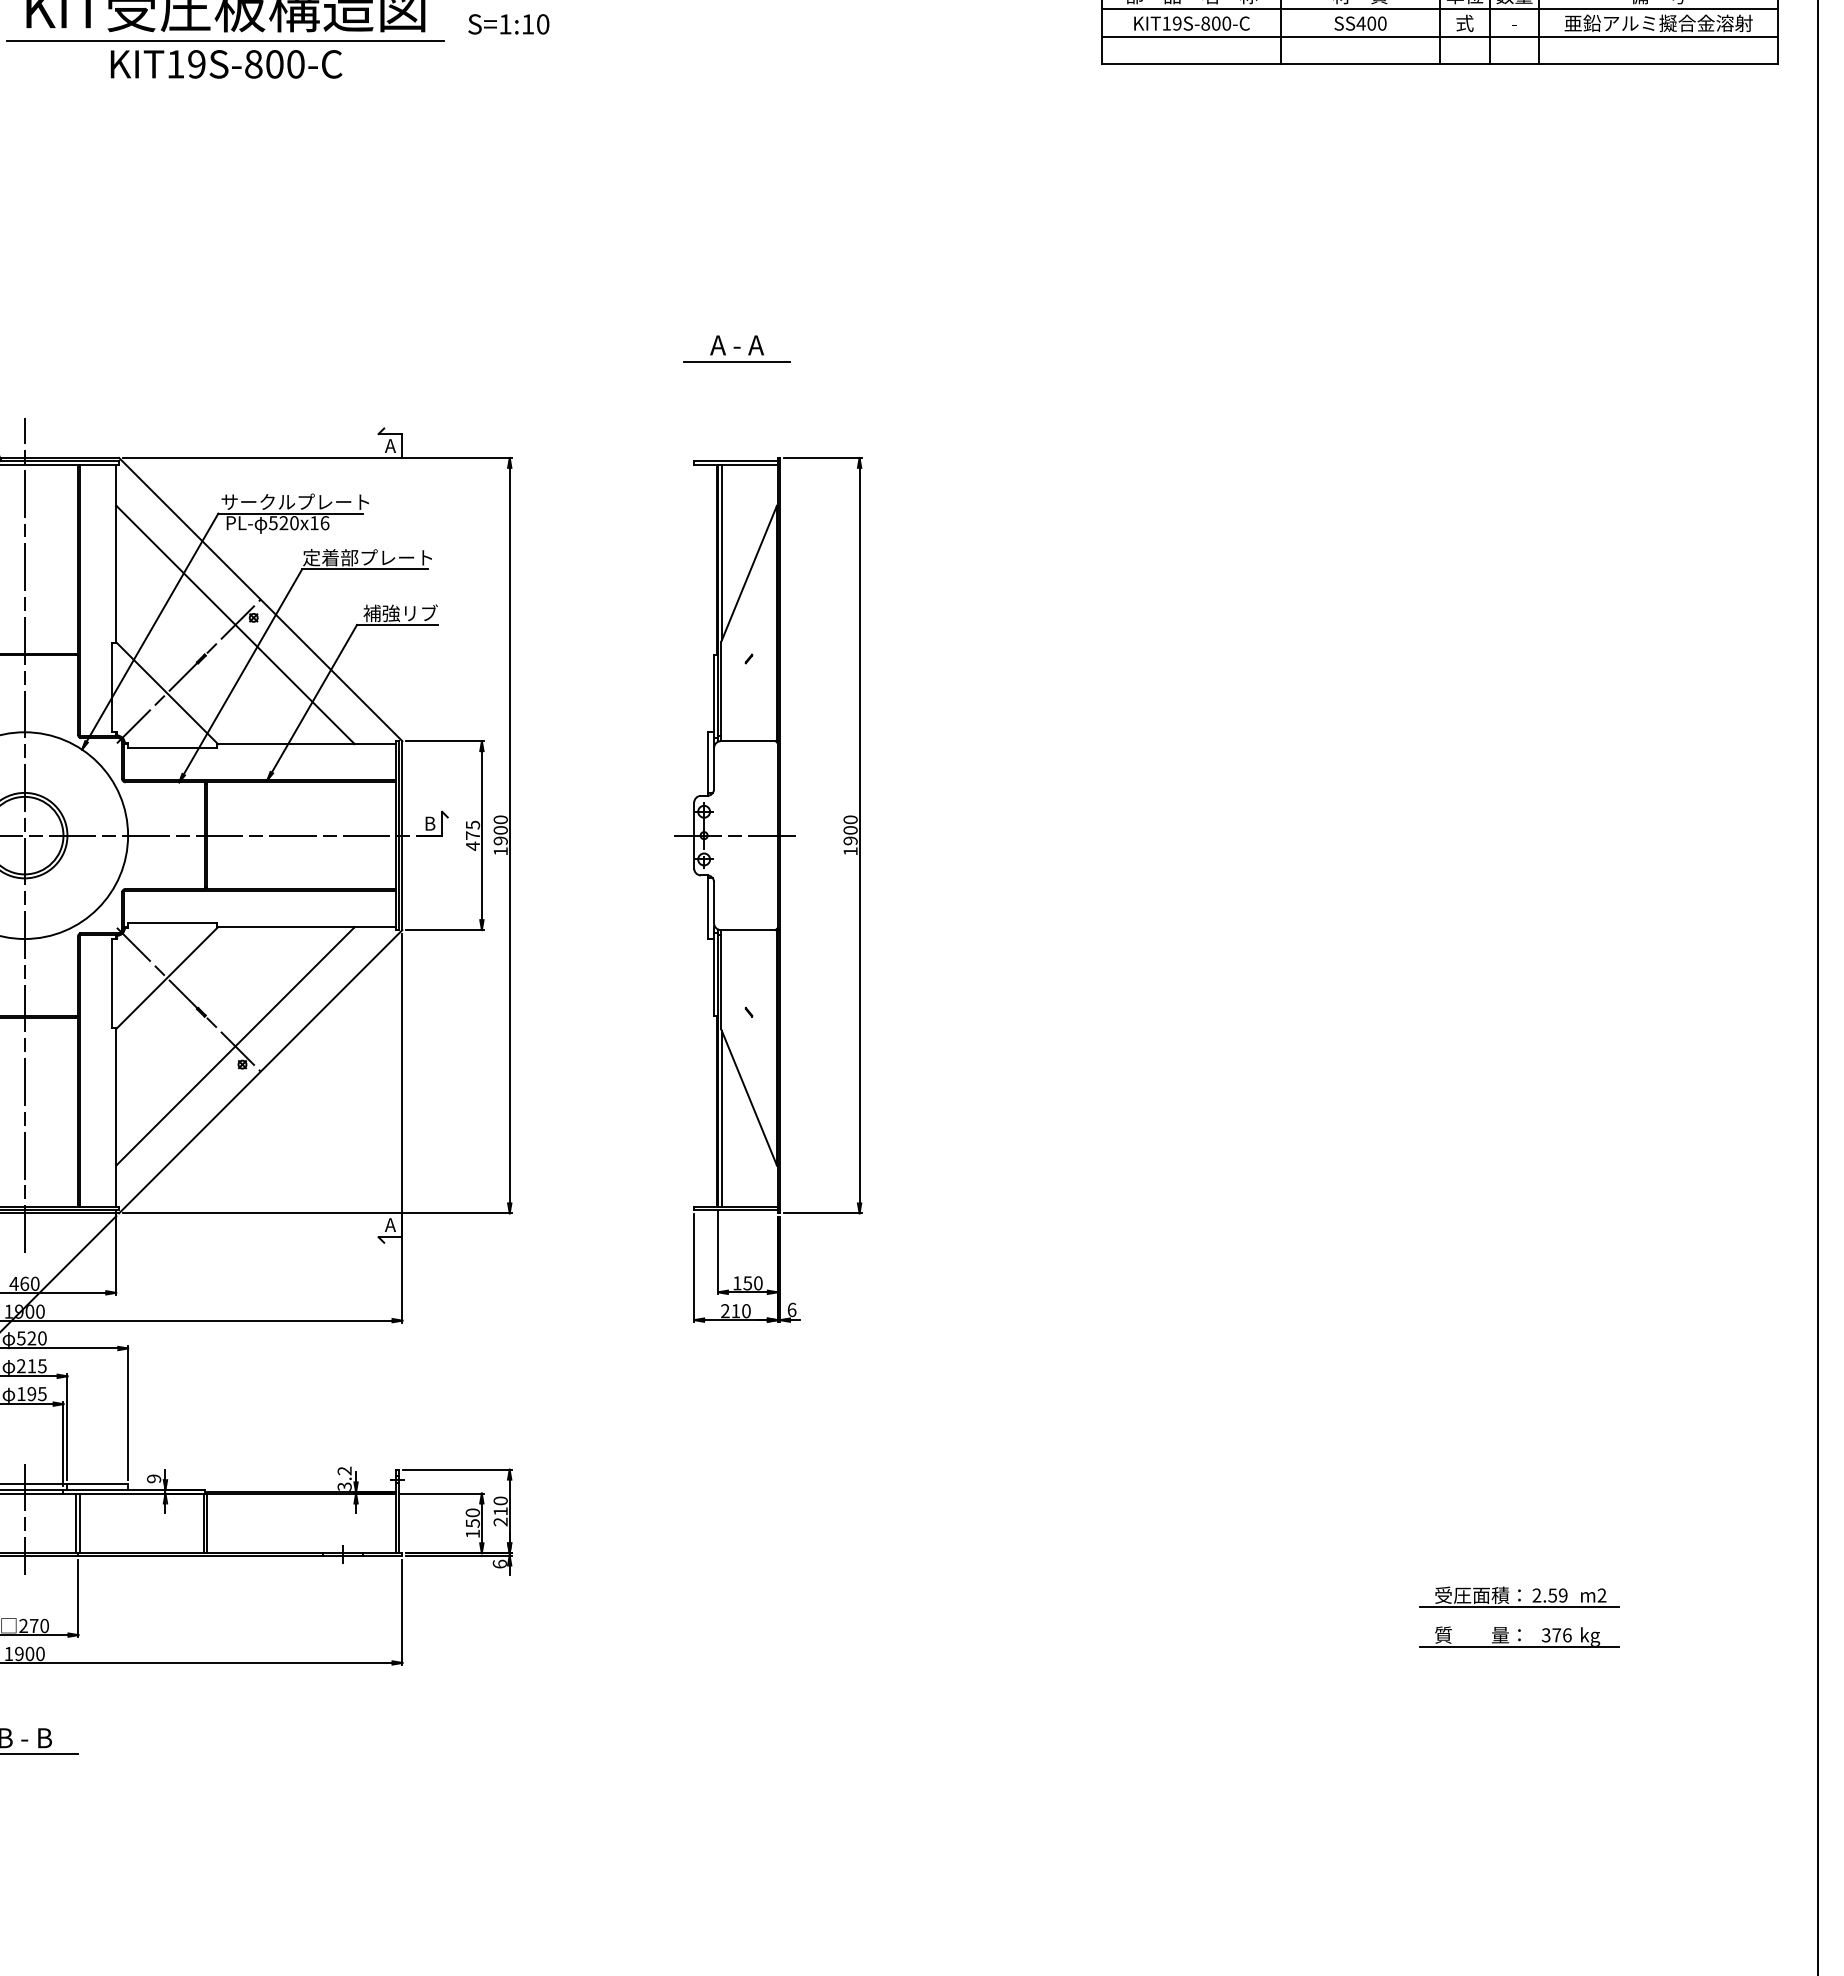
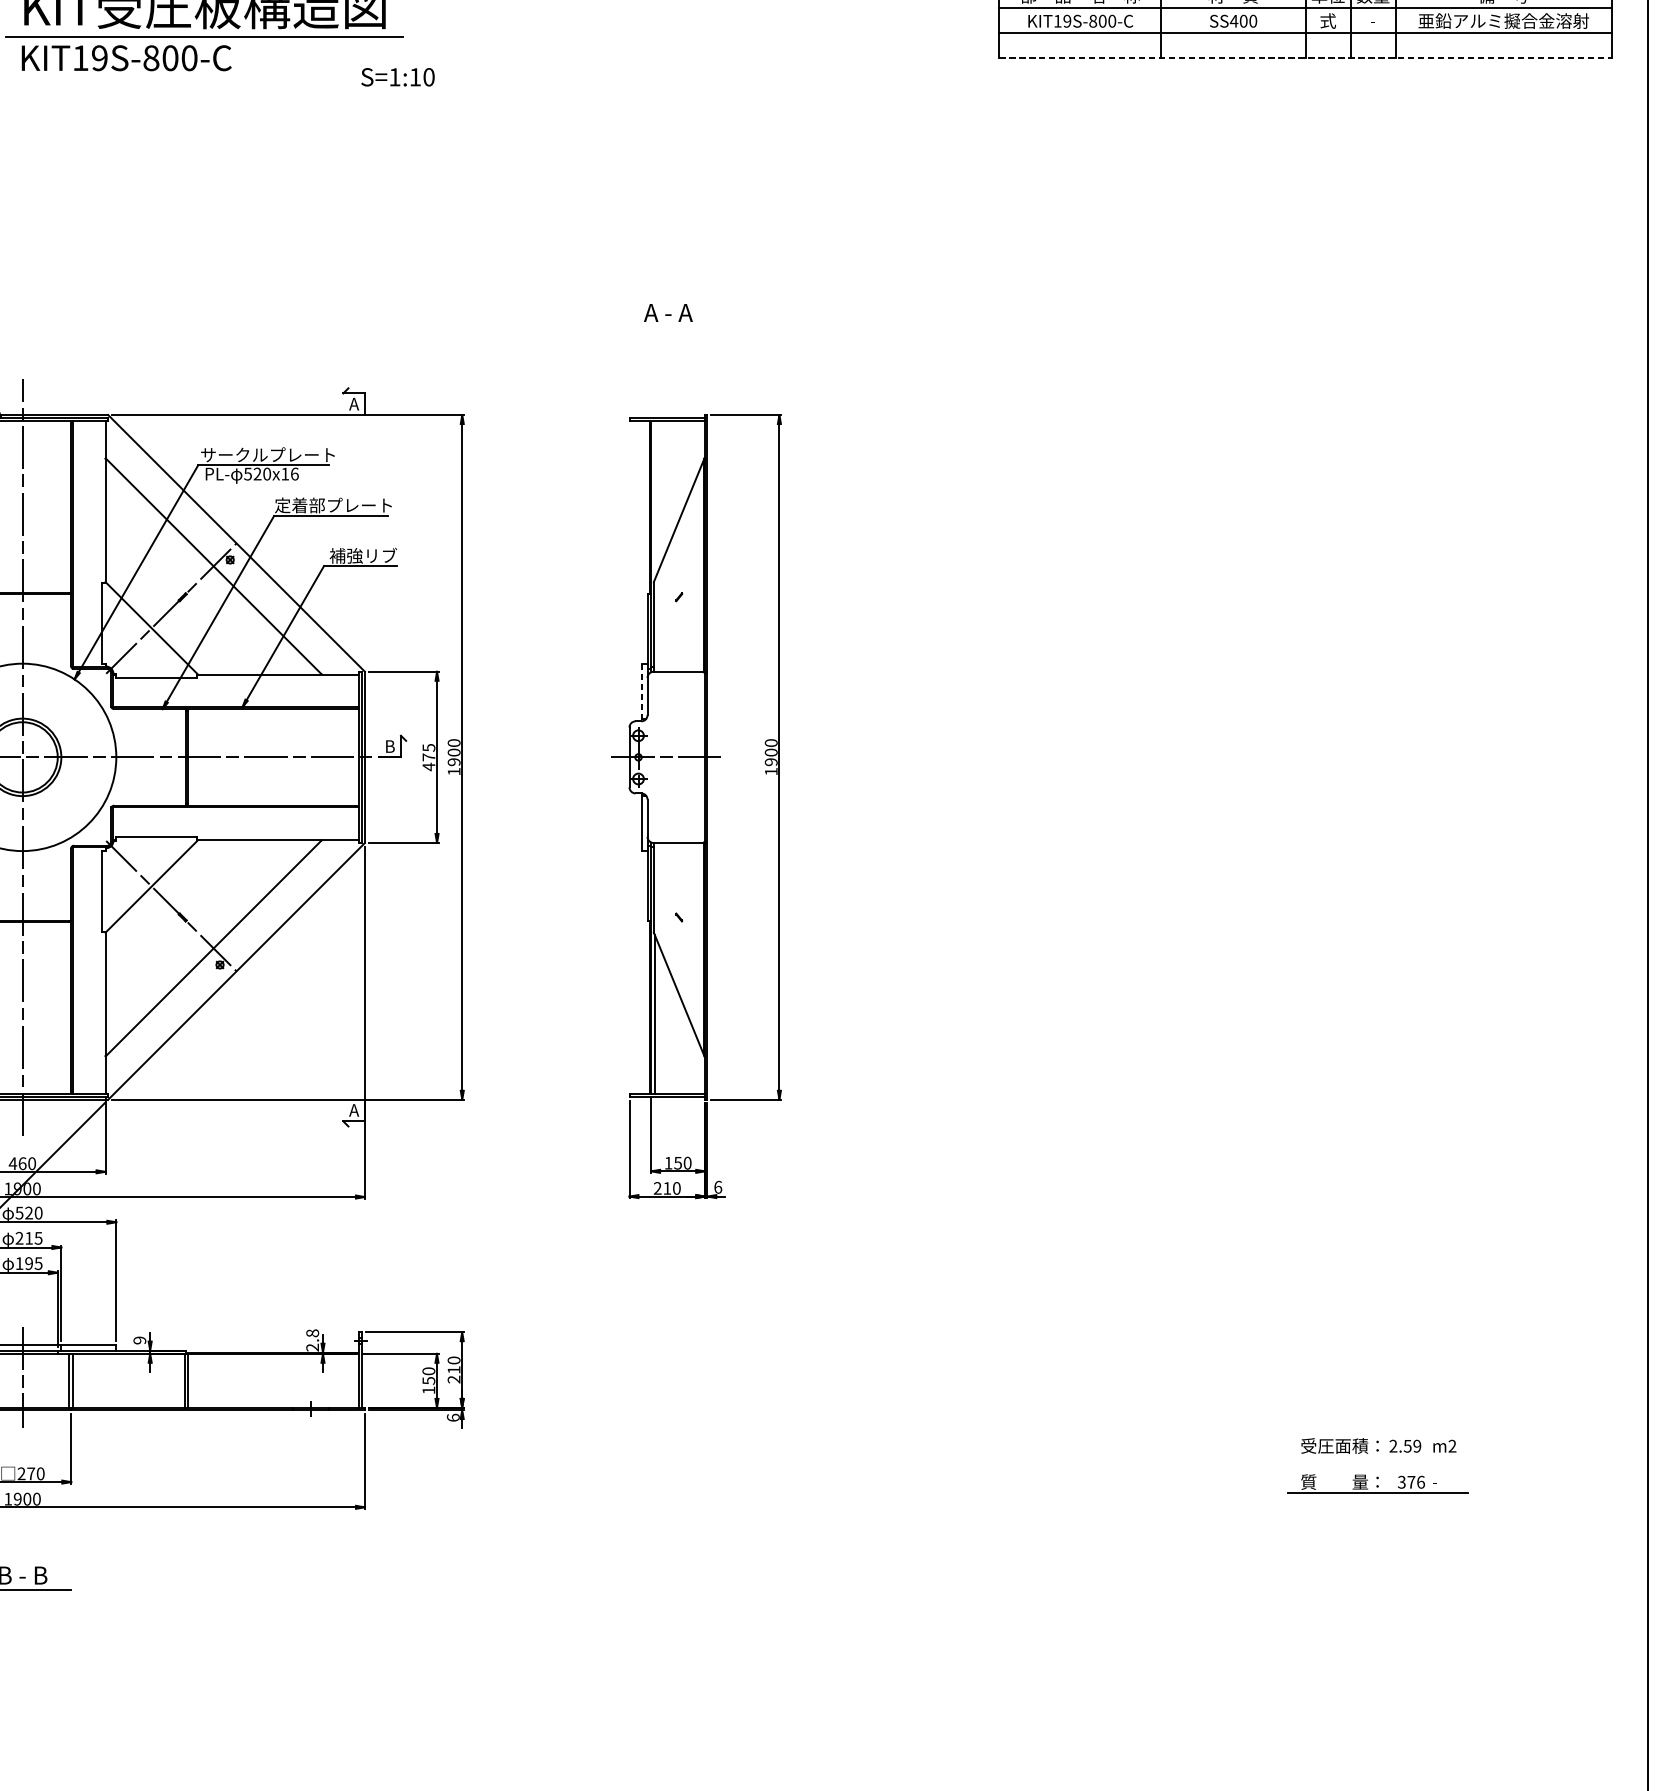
text: (508, 24) -> (397, 77), moved
text: (226, 64) -> (126, 58), moved
line: (1440, 64) -> (1306, 58), solid -> dashed
line: (737, 361) -> (668, 327), removed
line: (722, 551) -> (655, 499), removed
line: (708, 764) -> (642, 692), solid -> dashed
text: (344, 1478) -> (312, 1340), 3.2 -> 2.8
line: (1519, 1606) -> (1377, 1456), removed
text: (1590, 1636) -> (1441, 1483), kg -> -

